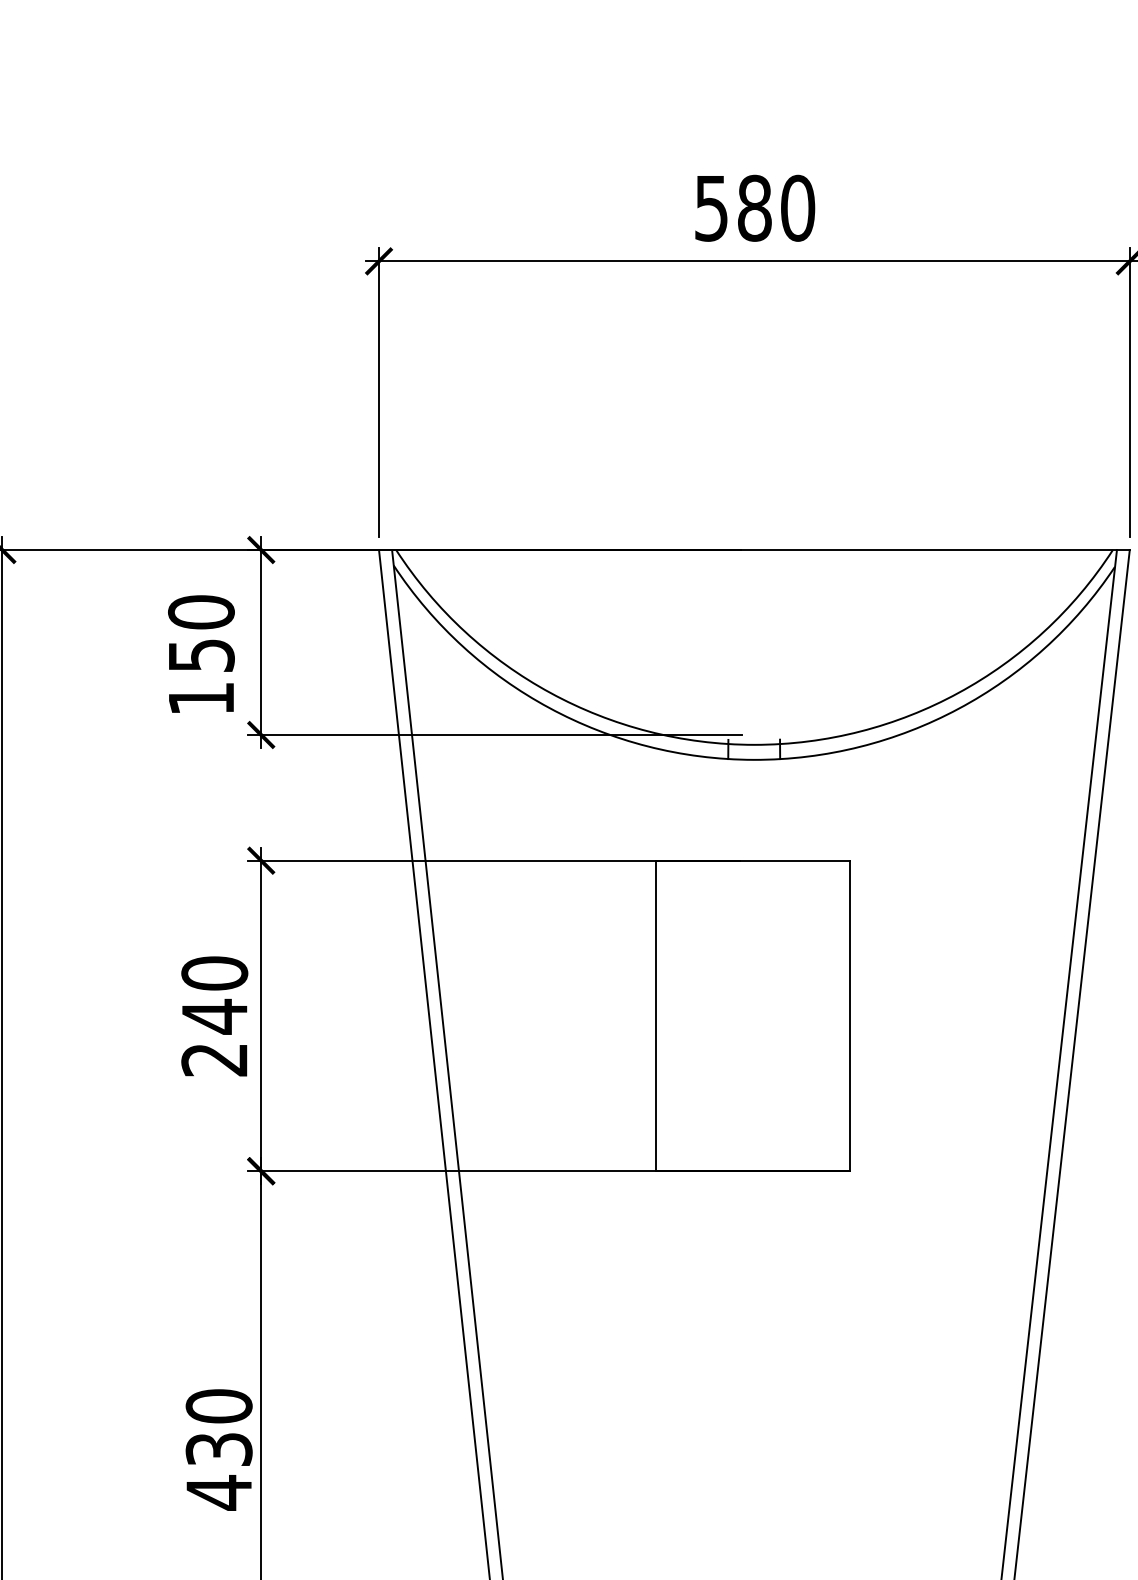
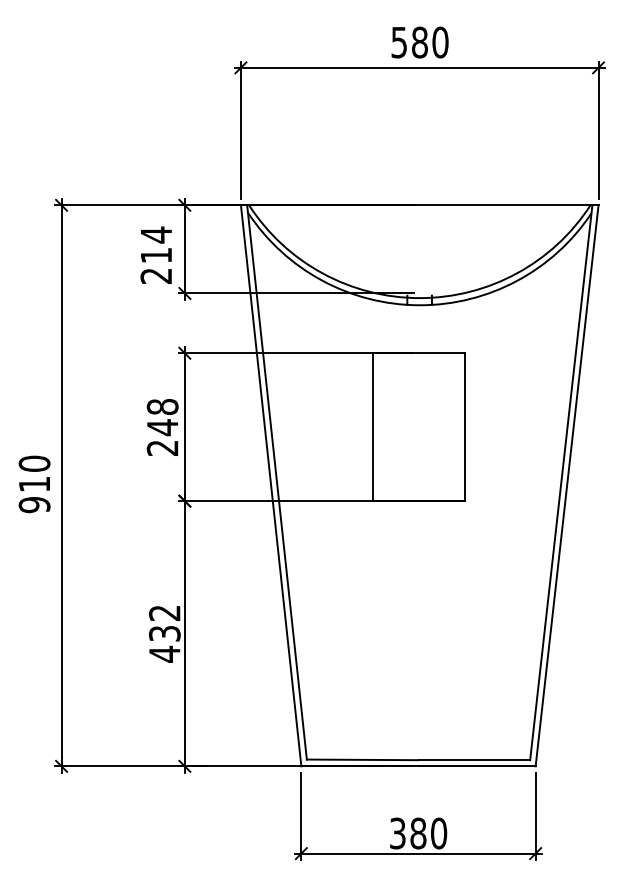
text: (201, 653) -> (156, 254), 150 -> 214
text: (214, 972) -> (162, 406), 240 -> 248
text: (218, 1407) -> (164, 613), 430 -> 432

